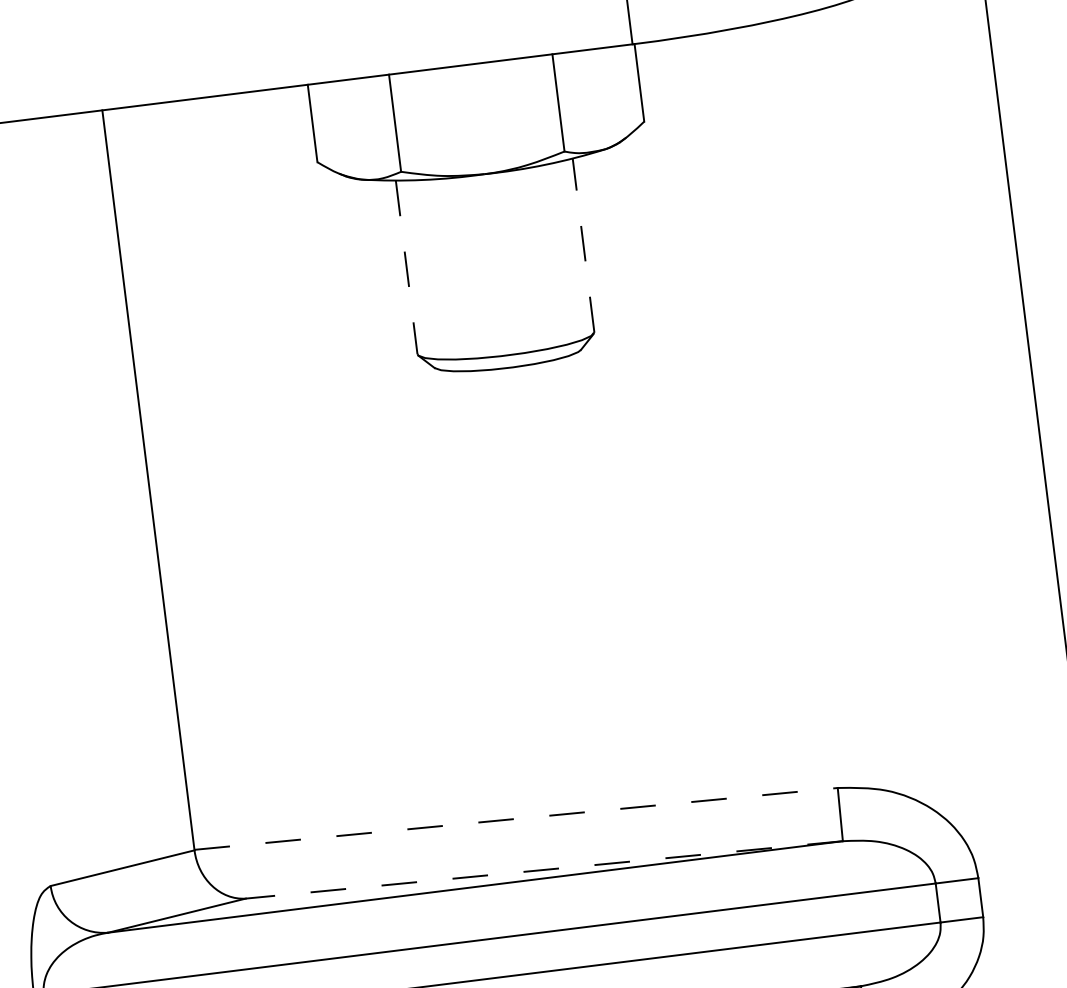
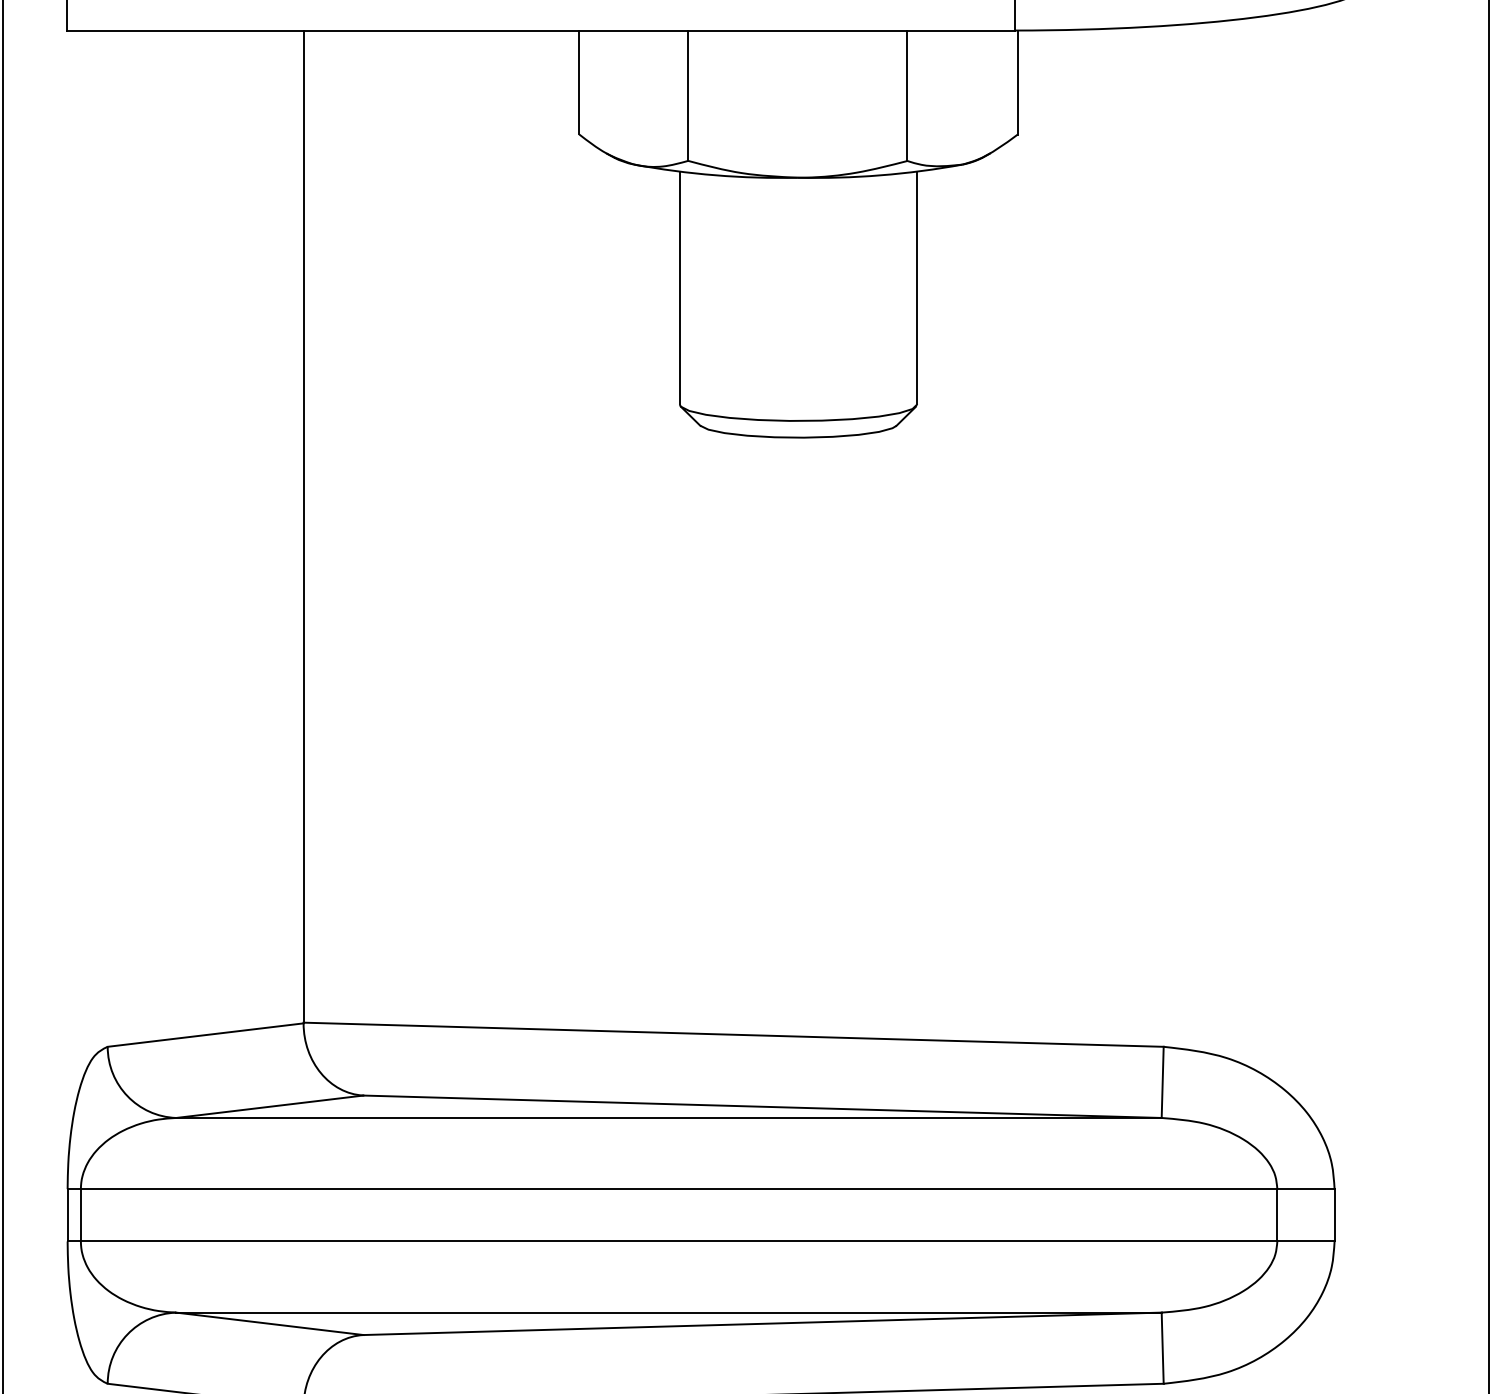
line: (583, 244) -> (917, 287), dashed -> solid
line: (406, 267) -> (679, 288), dashed -> solid
line: (516, 818) -> (734, 1034), dashed -> solid
line: (544, 869) -> (762, 1106), dashed -> solid

